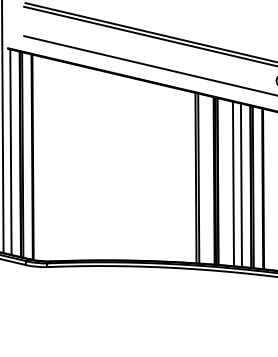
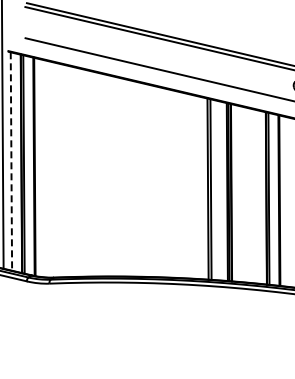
line: (11, 153) -> (11, 162), solid -> dashed
line: (233, 183) -> (247, 194), removed
line: (240, 185) -> (255, 196), removed

